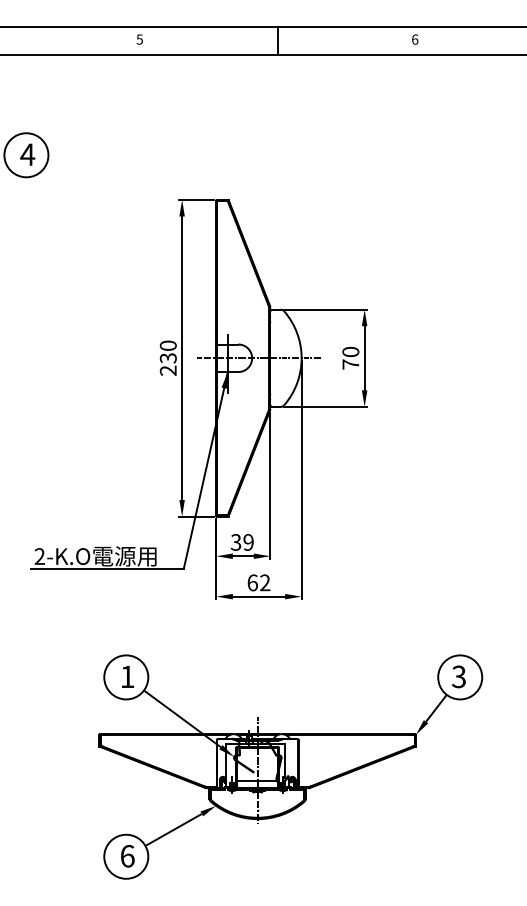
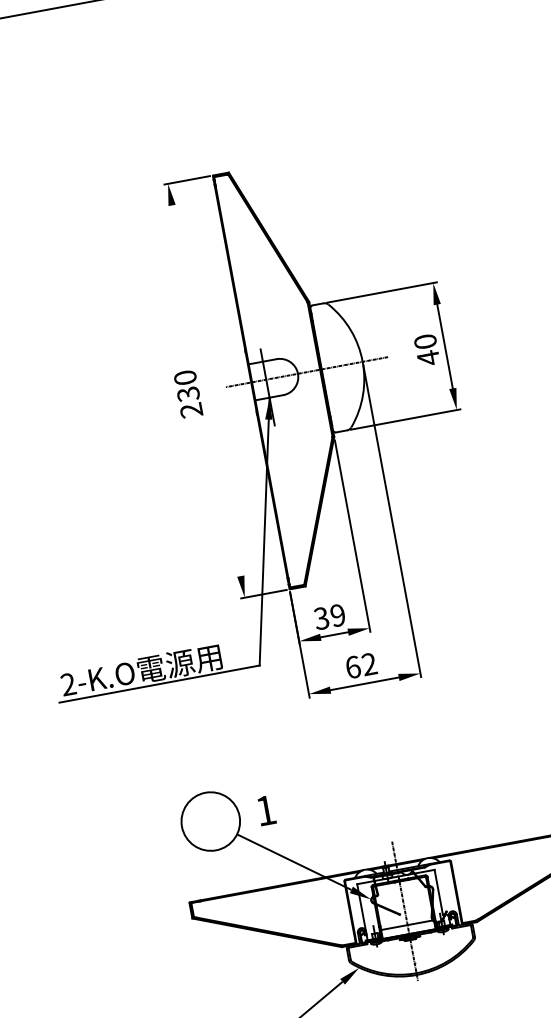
line: (182, 358) -> (206, 391), removed
text: (350, 364) -> (428, 358), 70 -> 40
text: (127, 676) -> (265, 810), moved

